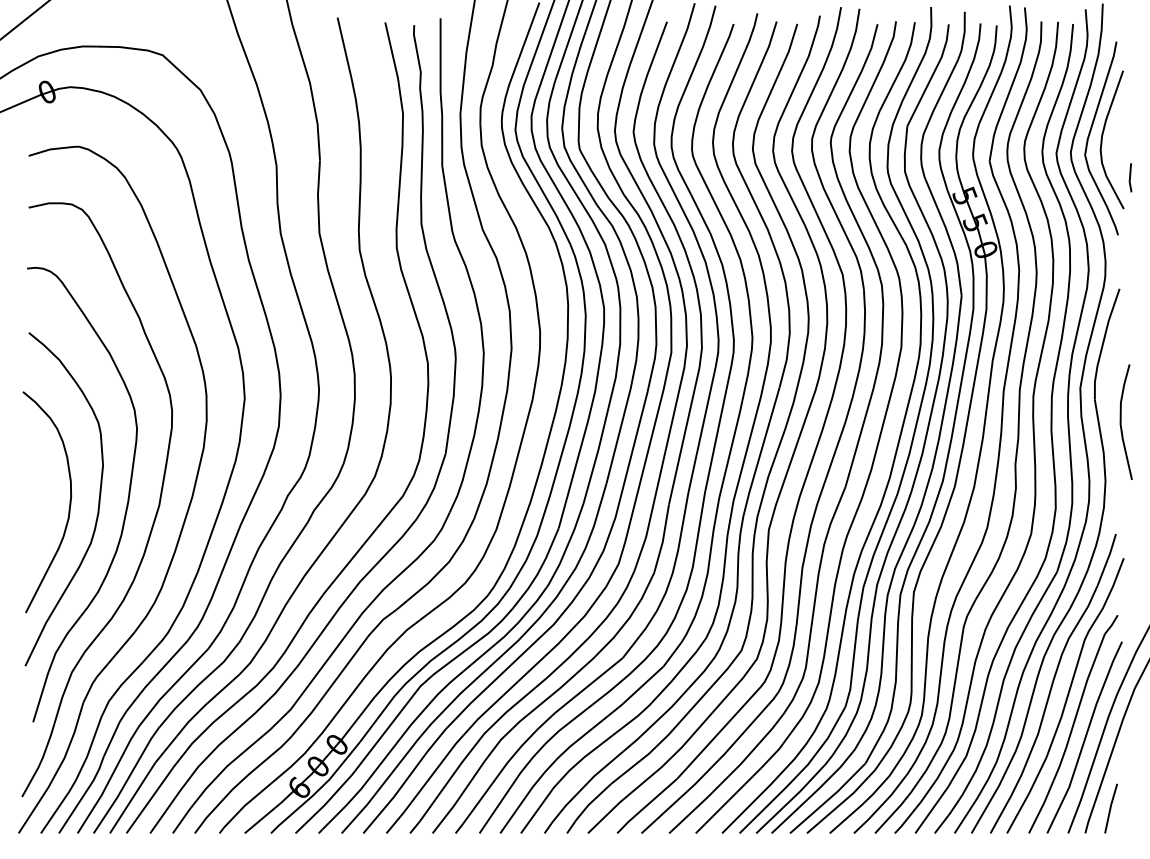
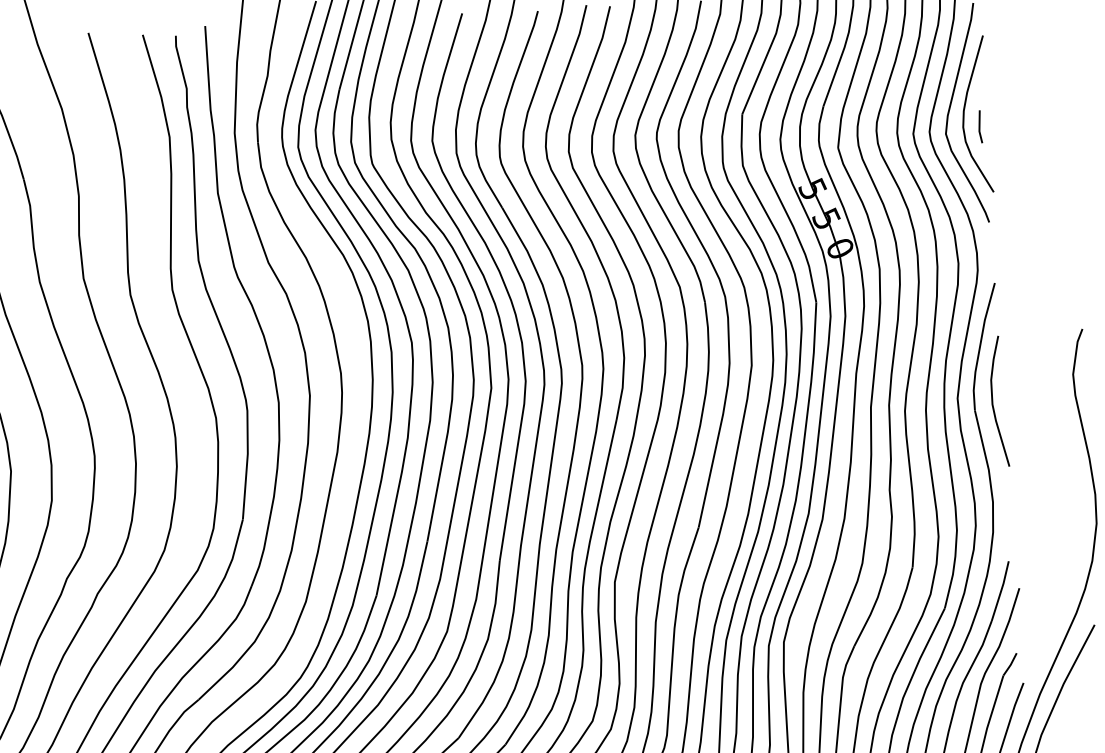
line: (1130, 177) -> (980, 126), moved
curve: (1121, 421) -> (993, 401), moved

